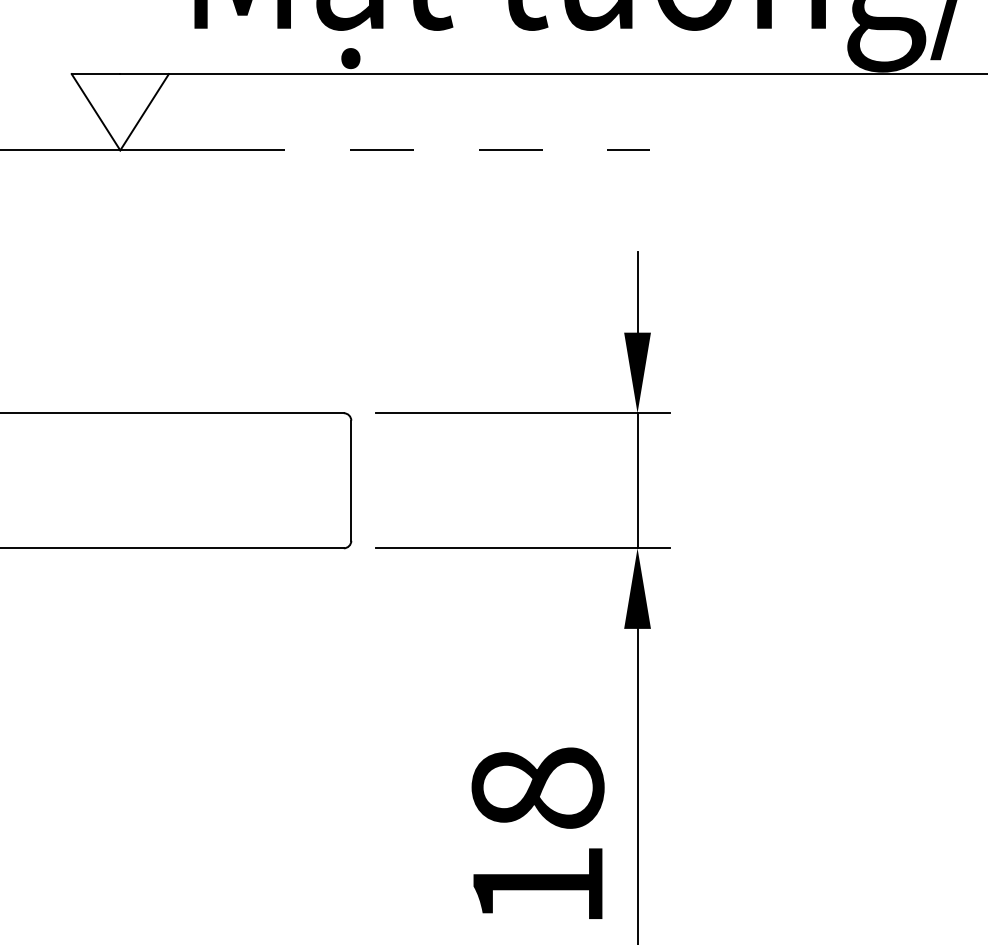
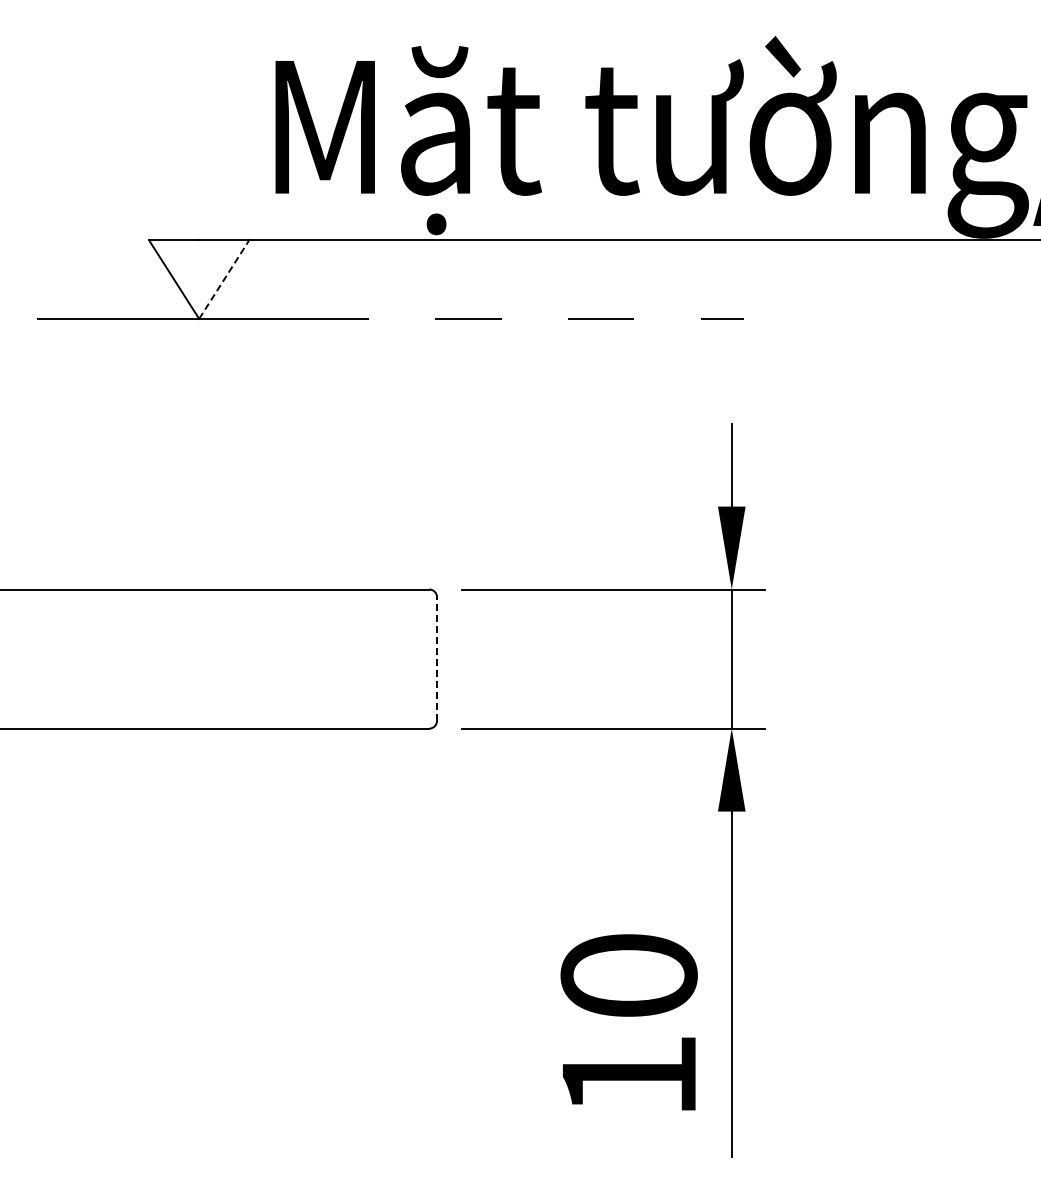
line: (144, 112) -> (224, 279), solid -> dashed
line: (351, 481) -> (437, 659), solid -> dashed
text: (537, 788) -> (628, 975), 18 -> 10

